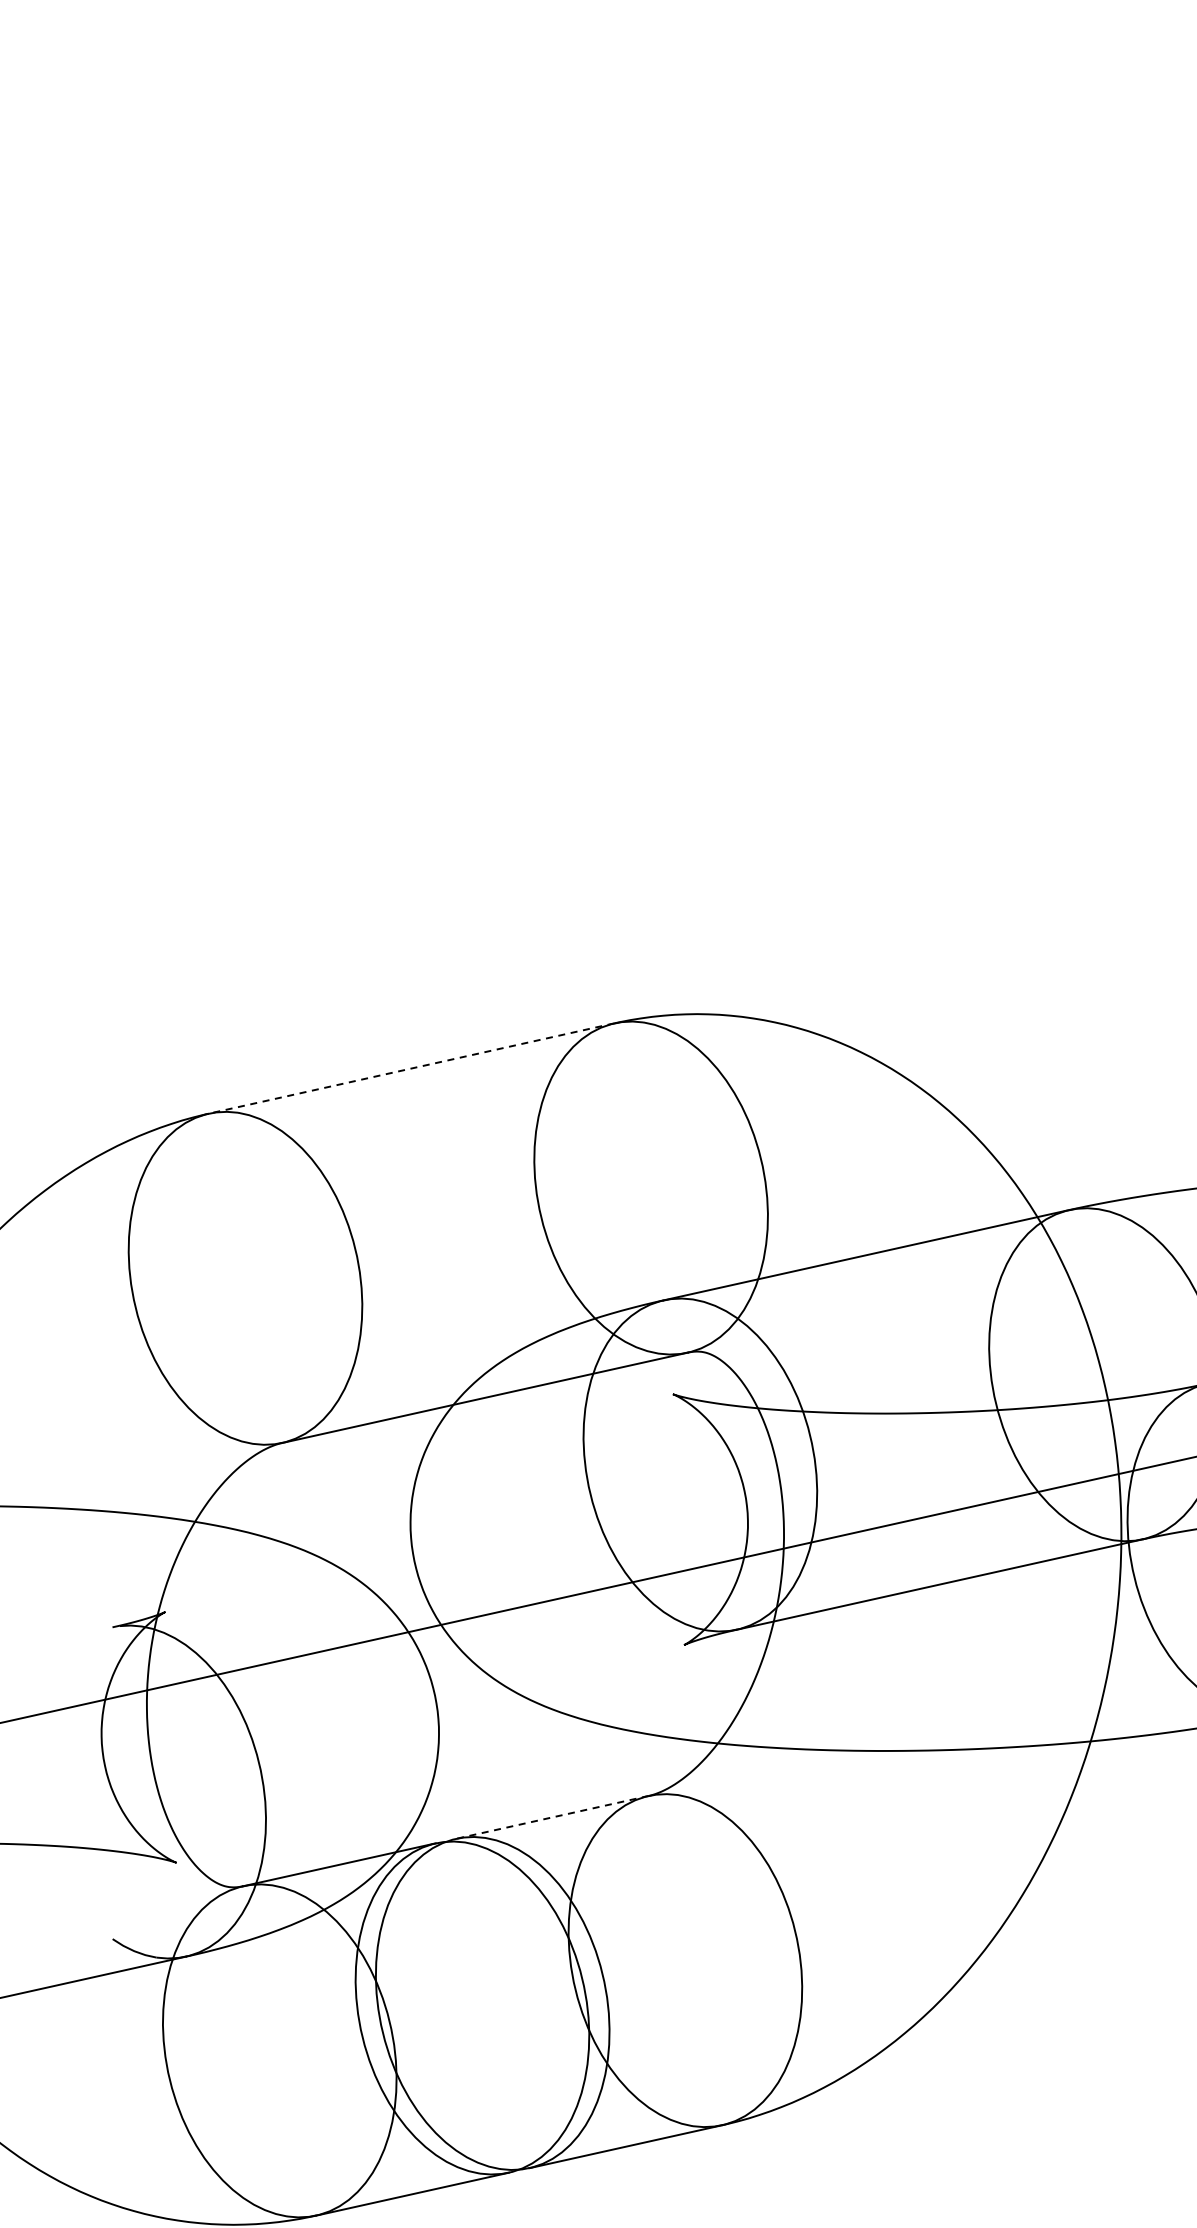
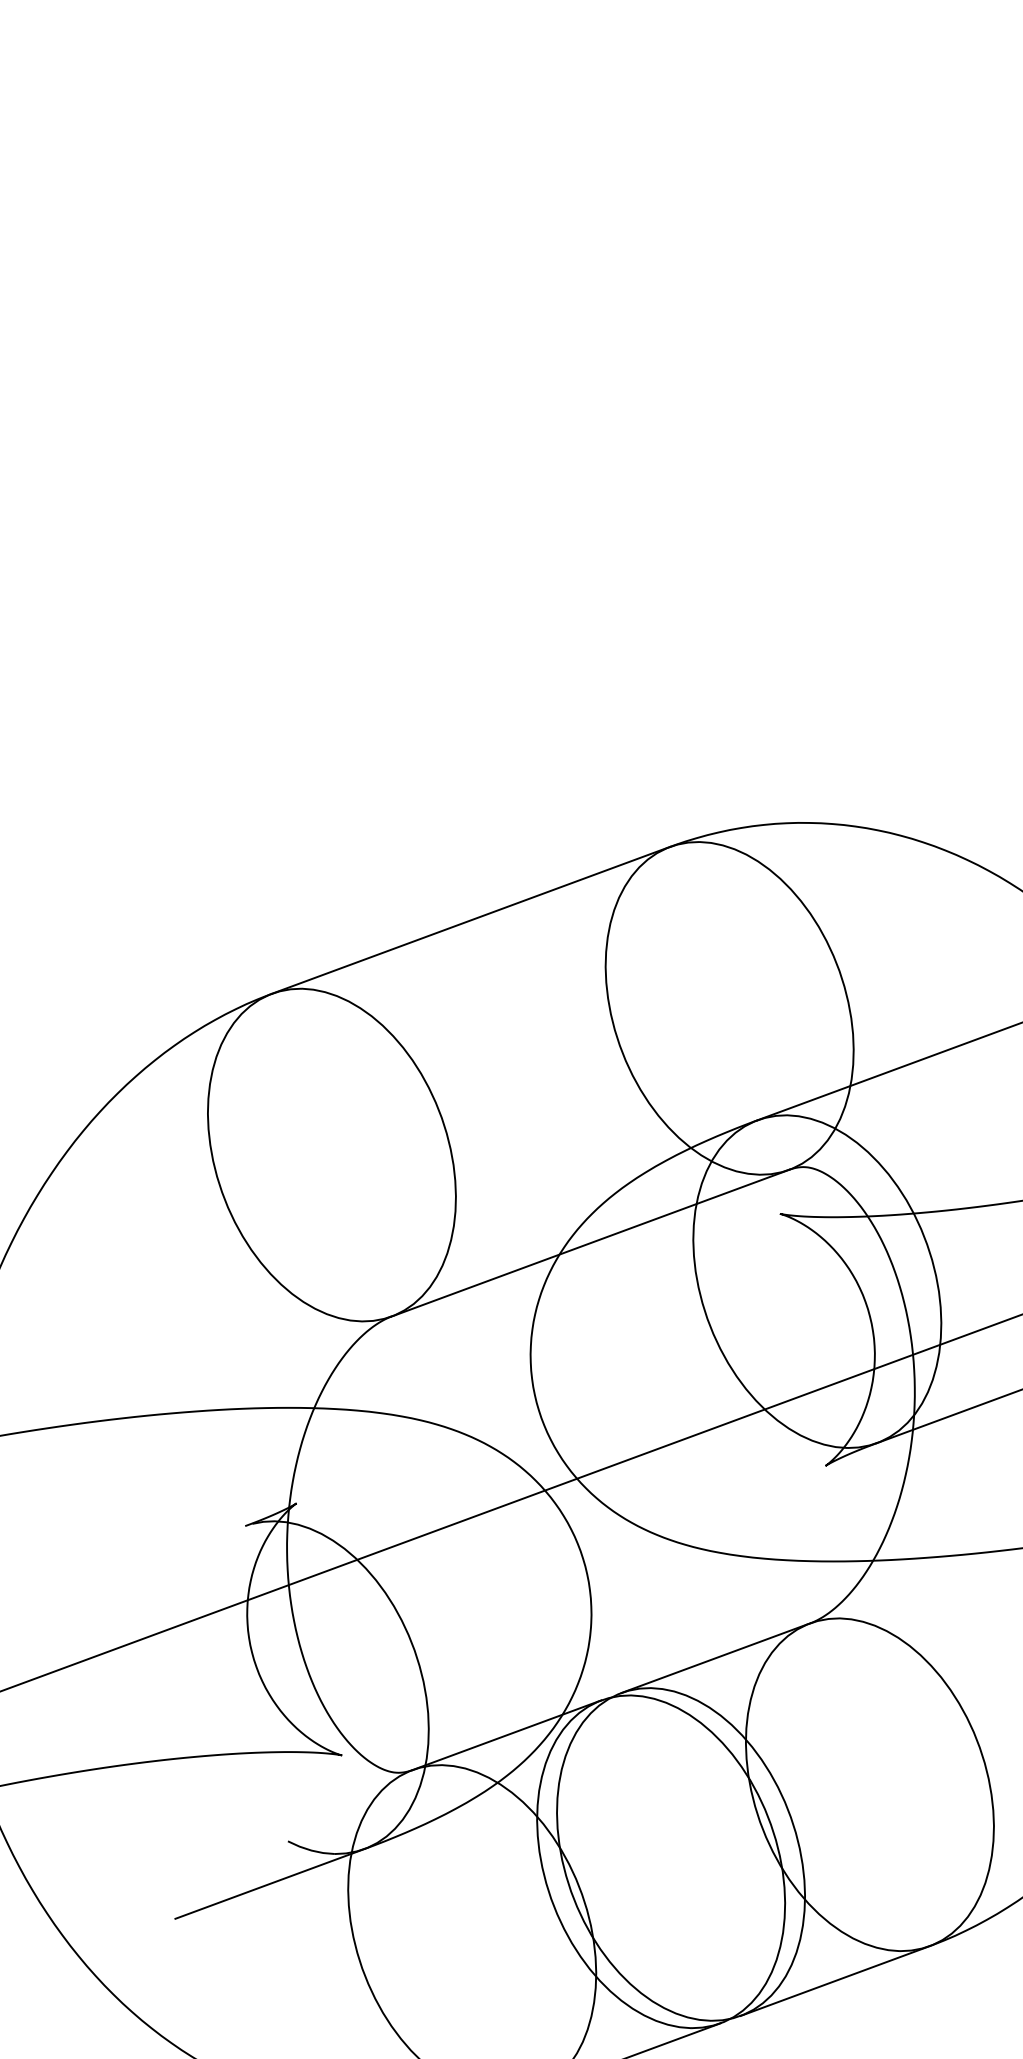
line: (411, 1068) -> (471, 920), dashed -> solid
line: (552, 1817) -> (716, 1658), dashed -> solid

